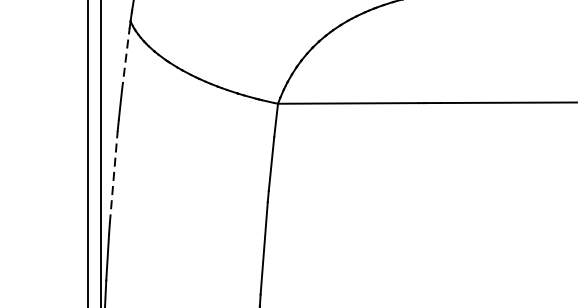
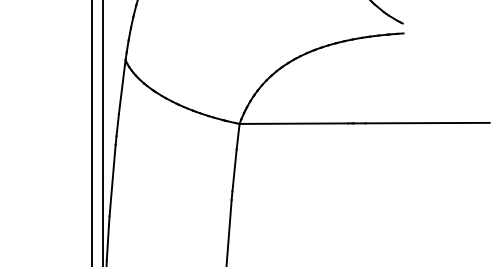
line: (125, 59) -> (121, 89), dashed -> solid
line: (113, 176) -> (112, 180), dashed -> solid

